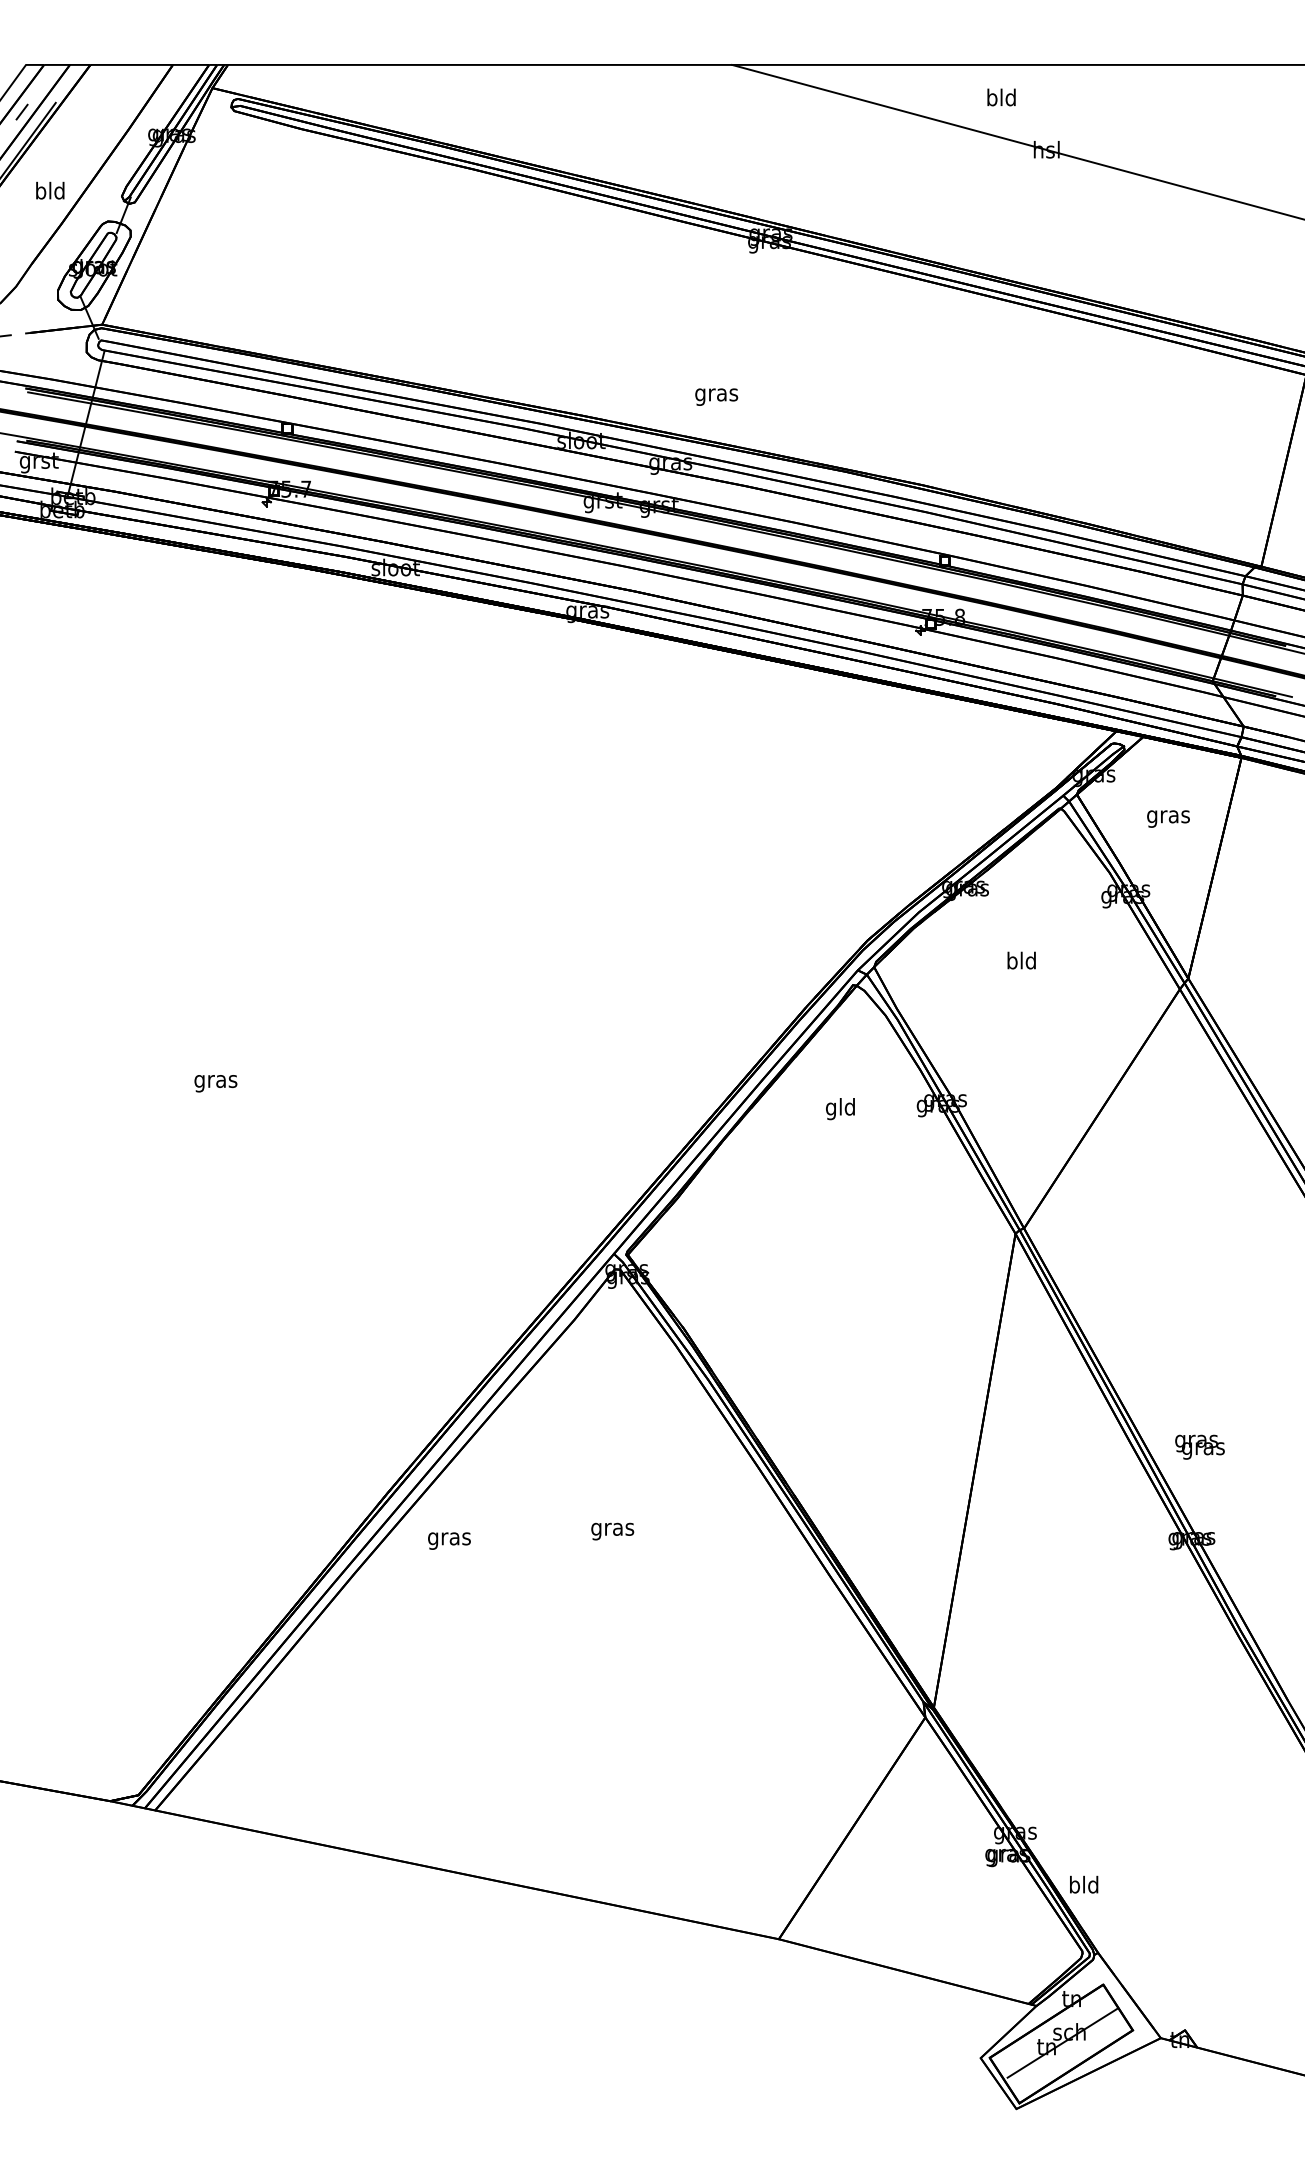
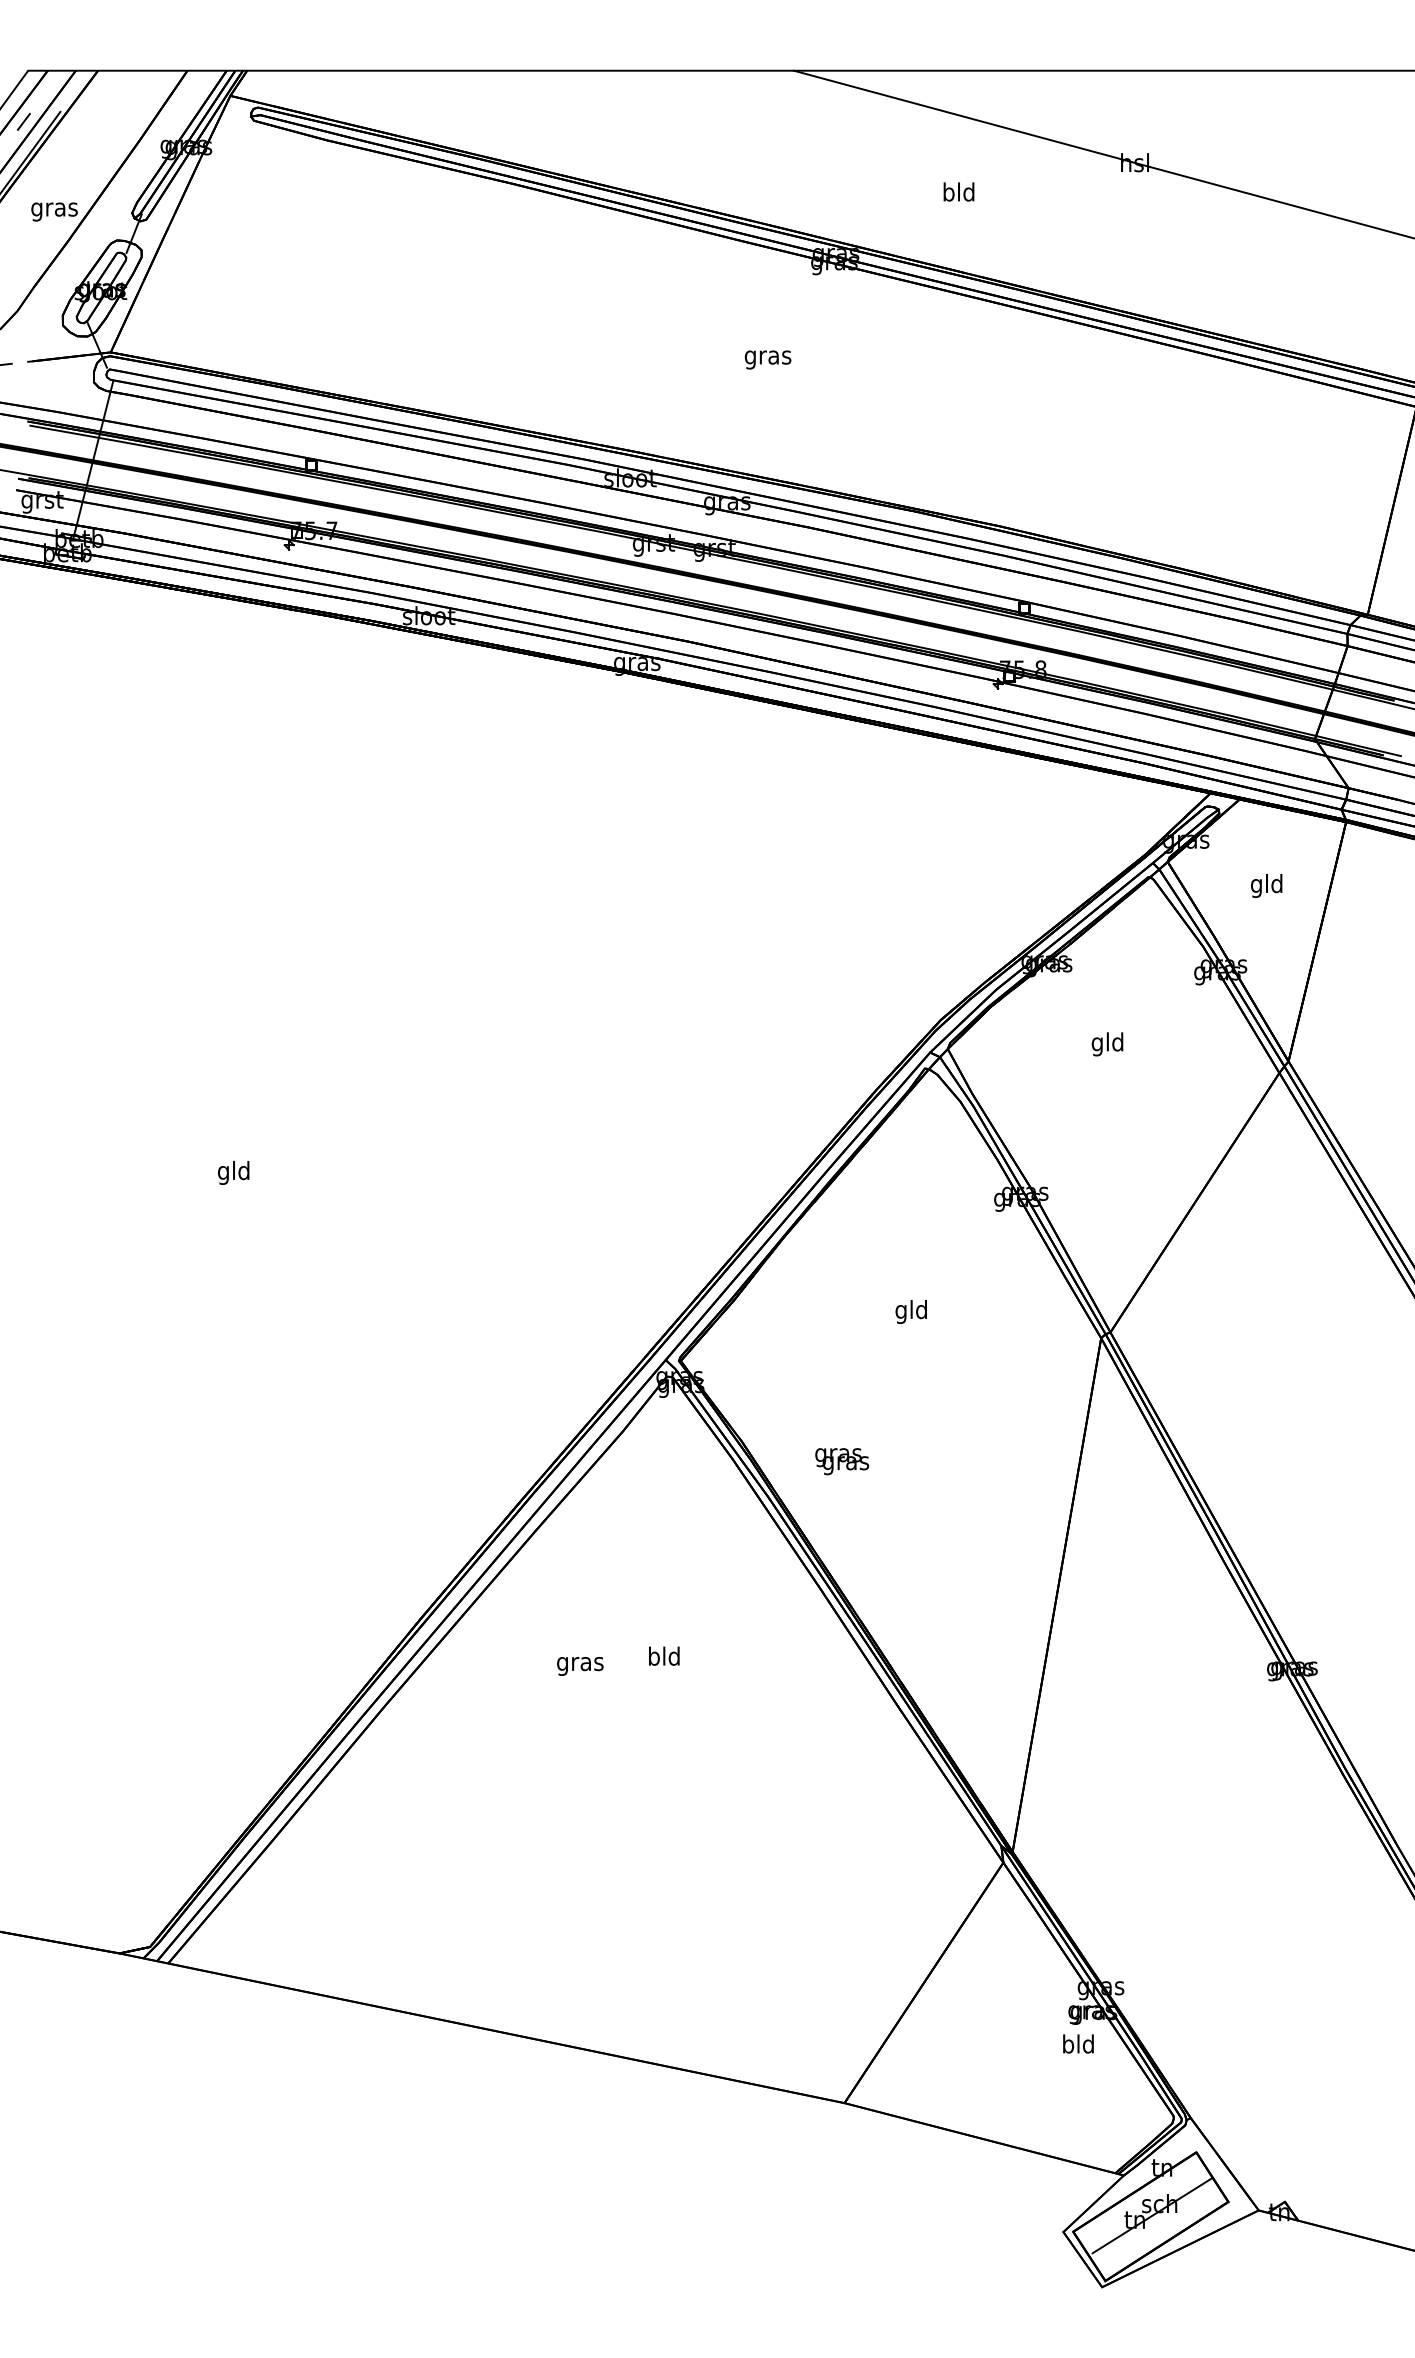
text: (1001, 97) -> (958, 191), moved
text: (50, 192) -> (54, 209), bld -> gras
text: (716, 396) -> (767, 359), moved
text: (1168, 816) -> (1266, 885), gras -> gld
text: (1012, 962) -> (1097, 1044), bld -> gld
text: (215, 1081) -> (233, 1172), gras -> gld
text: (839, 1108) -> (910, 1311), moved
text: (1200, 1447) -> (842, 1461), moved
text: (612, 1529) -> (664, 1658), gras -> bld
text: (449, 1541) -> (580, 1666), moved
text: (1084, 1884) -> (1078, 2043), moved

